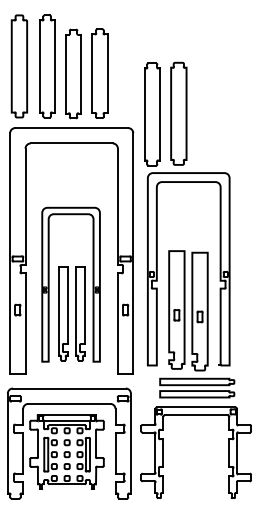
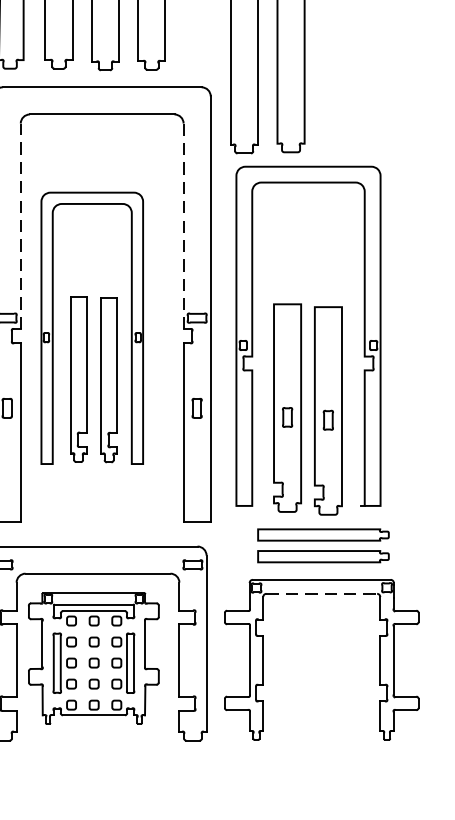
line: (25, 206) -> (20, 225), solid -> dashed
line: (117, 207) -> (182, 227), solid -> dashed
part: (70, 284) -> (91, 327), moved
line: (196, 415) -> (322, 594), solid -> dashed

